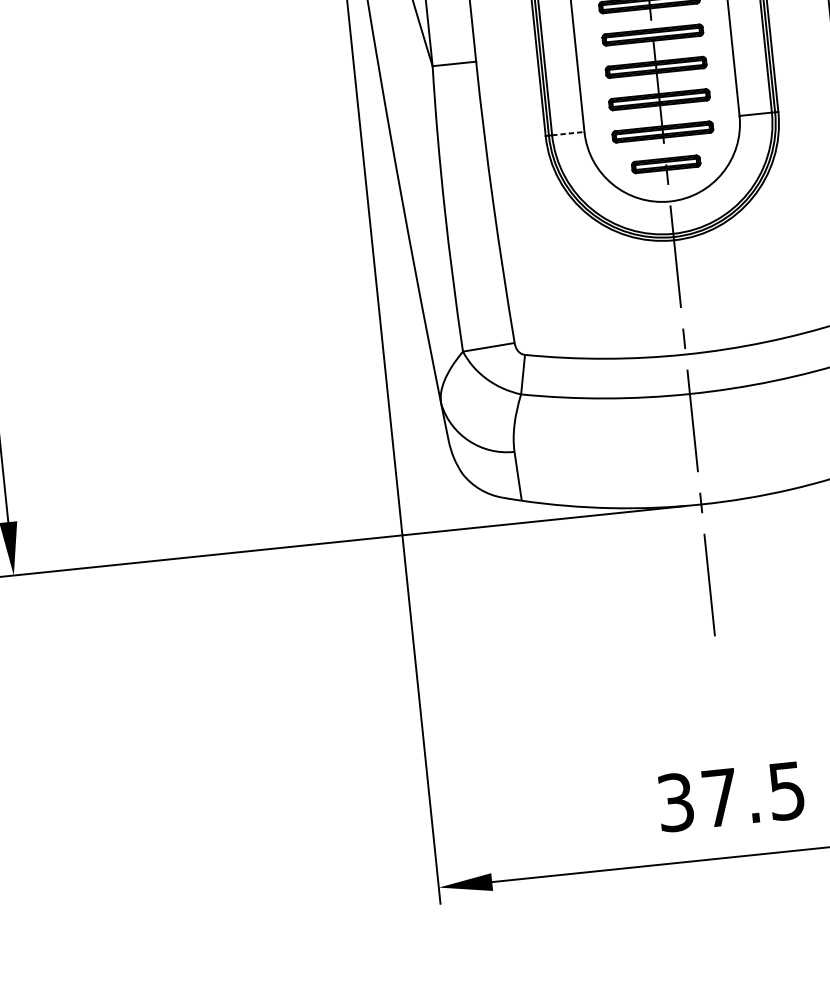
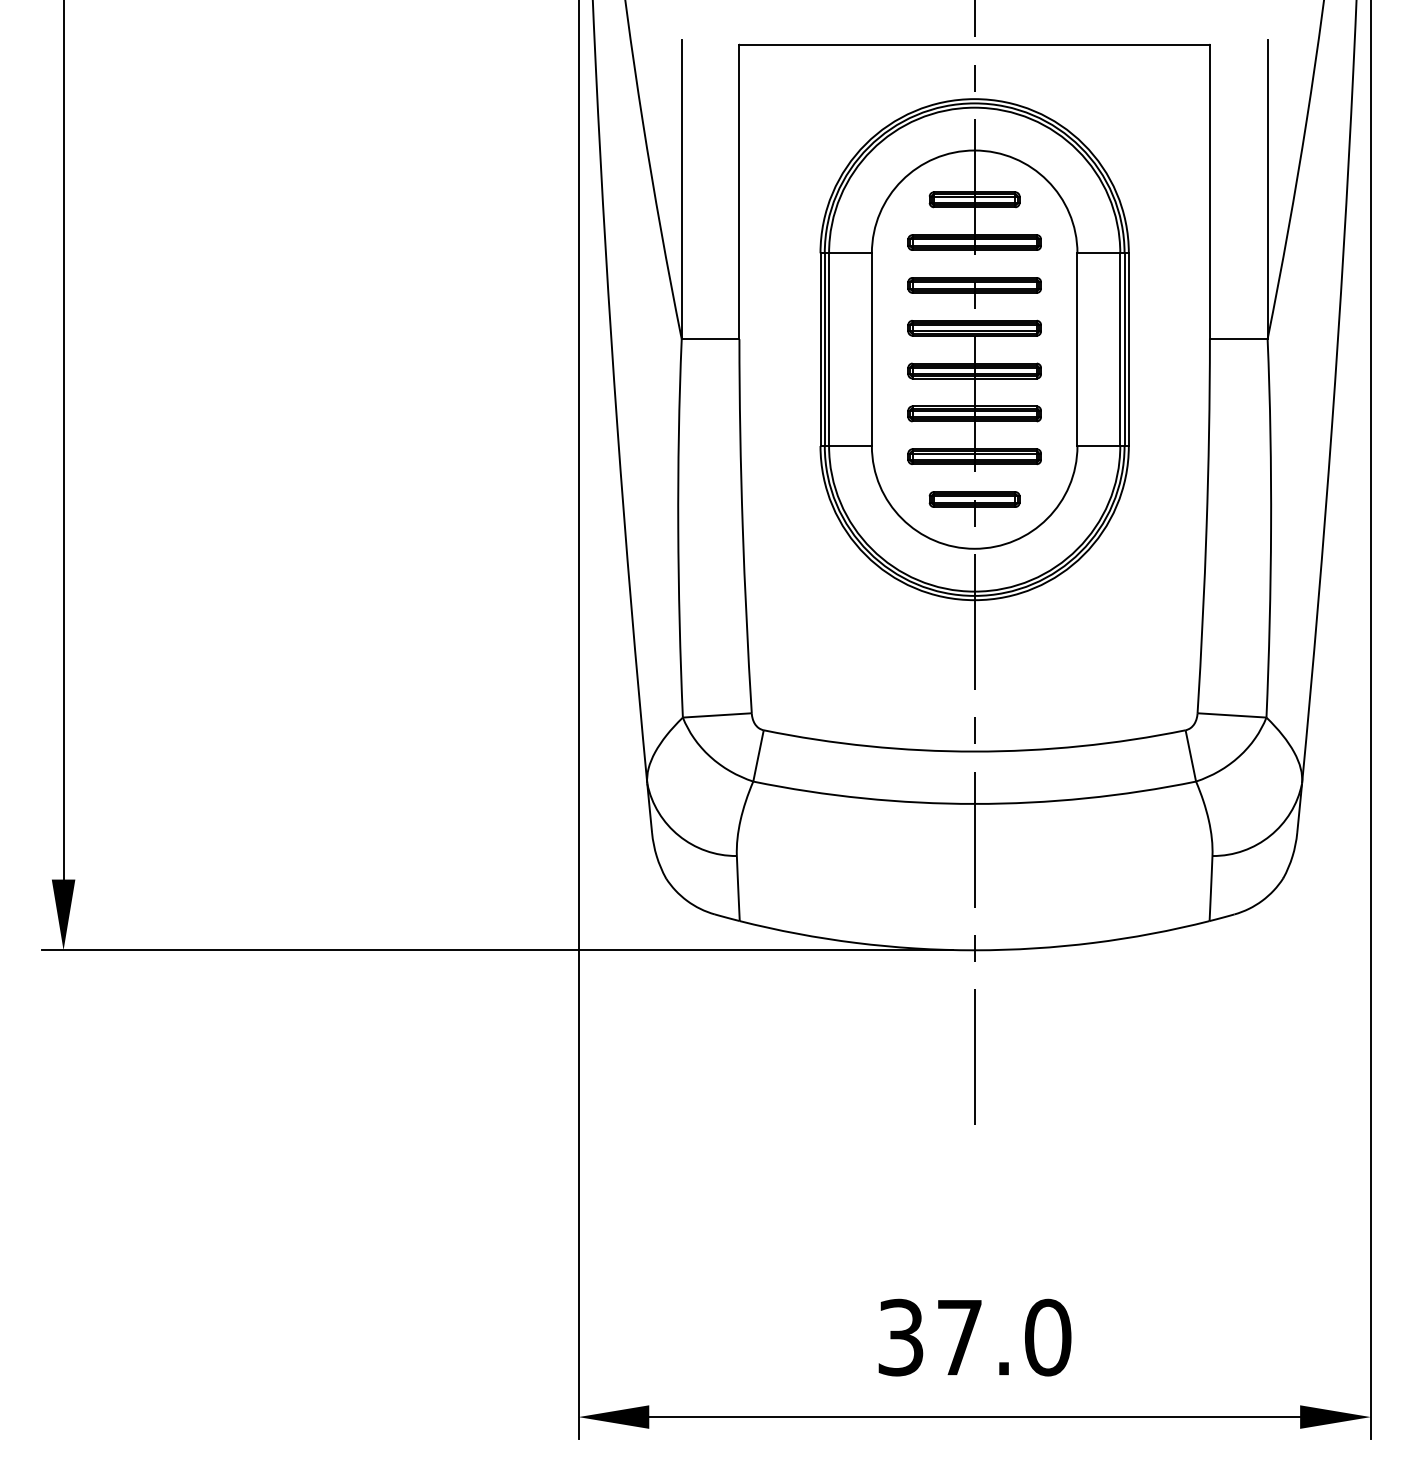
line: (568, 134) -> (850, 446), dashed -> solid
text: (787, 790) -> (1048, 1337), 37.5 -> 37.0

